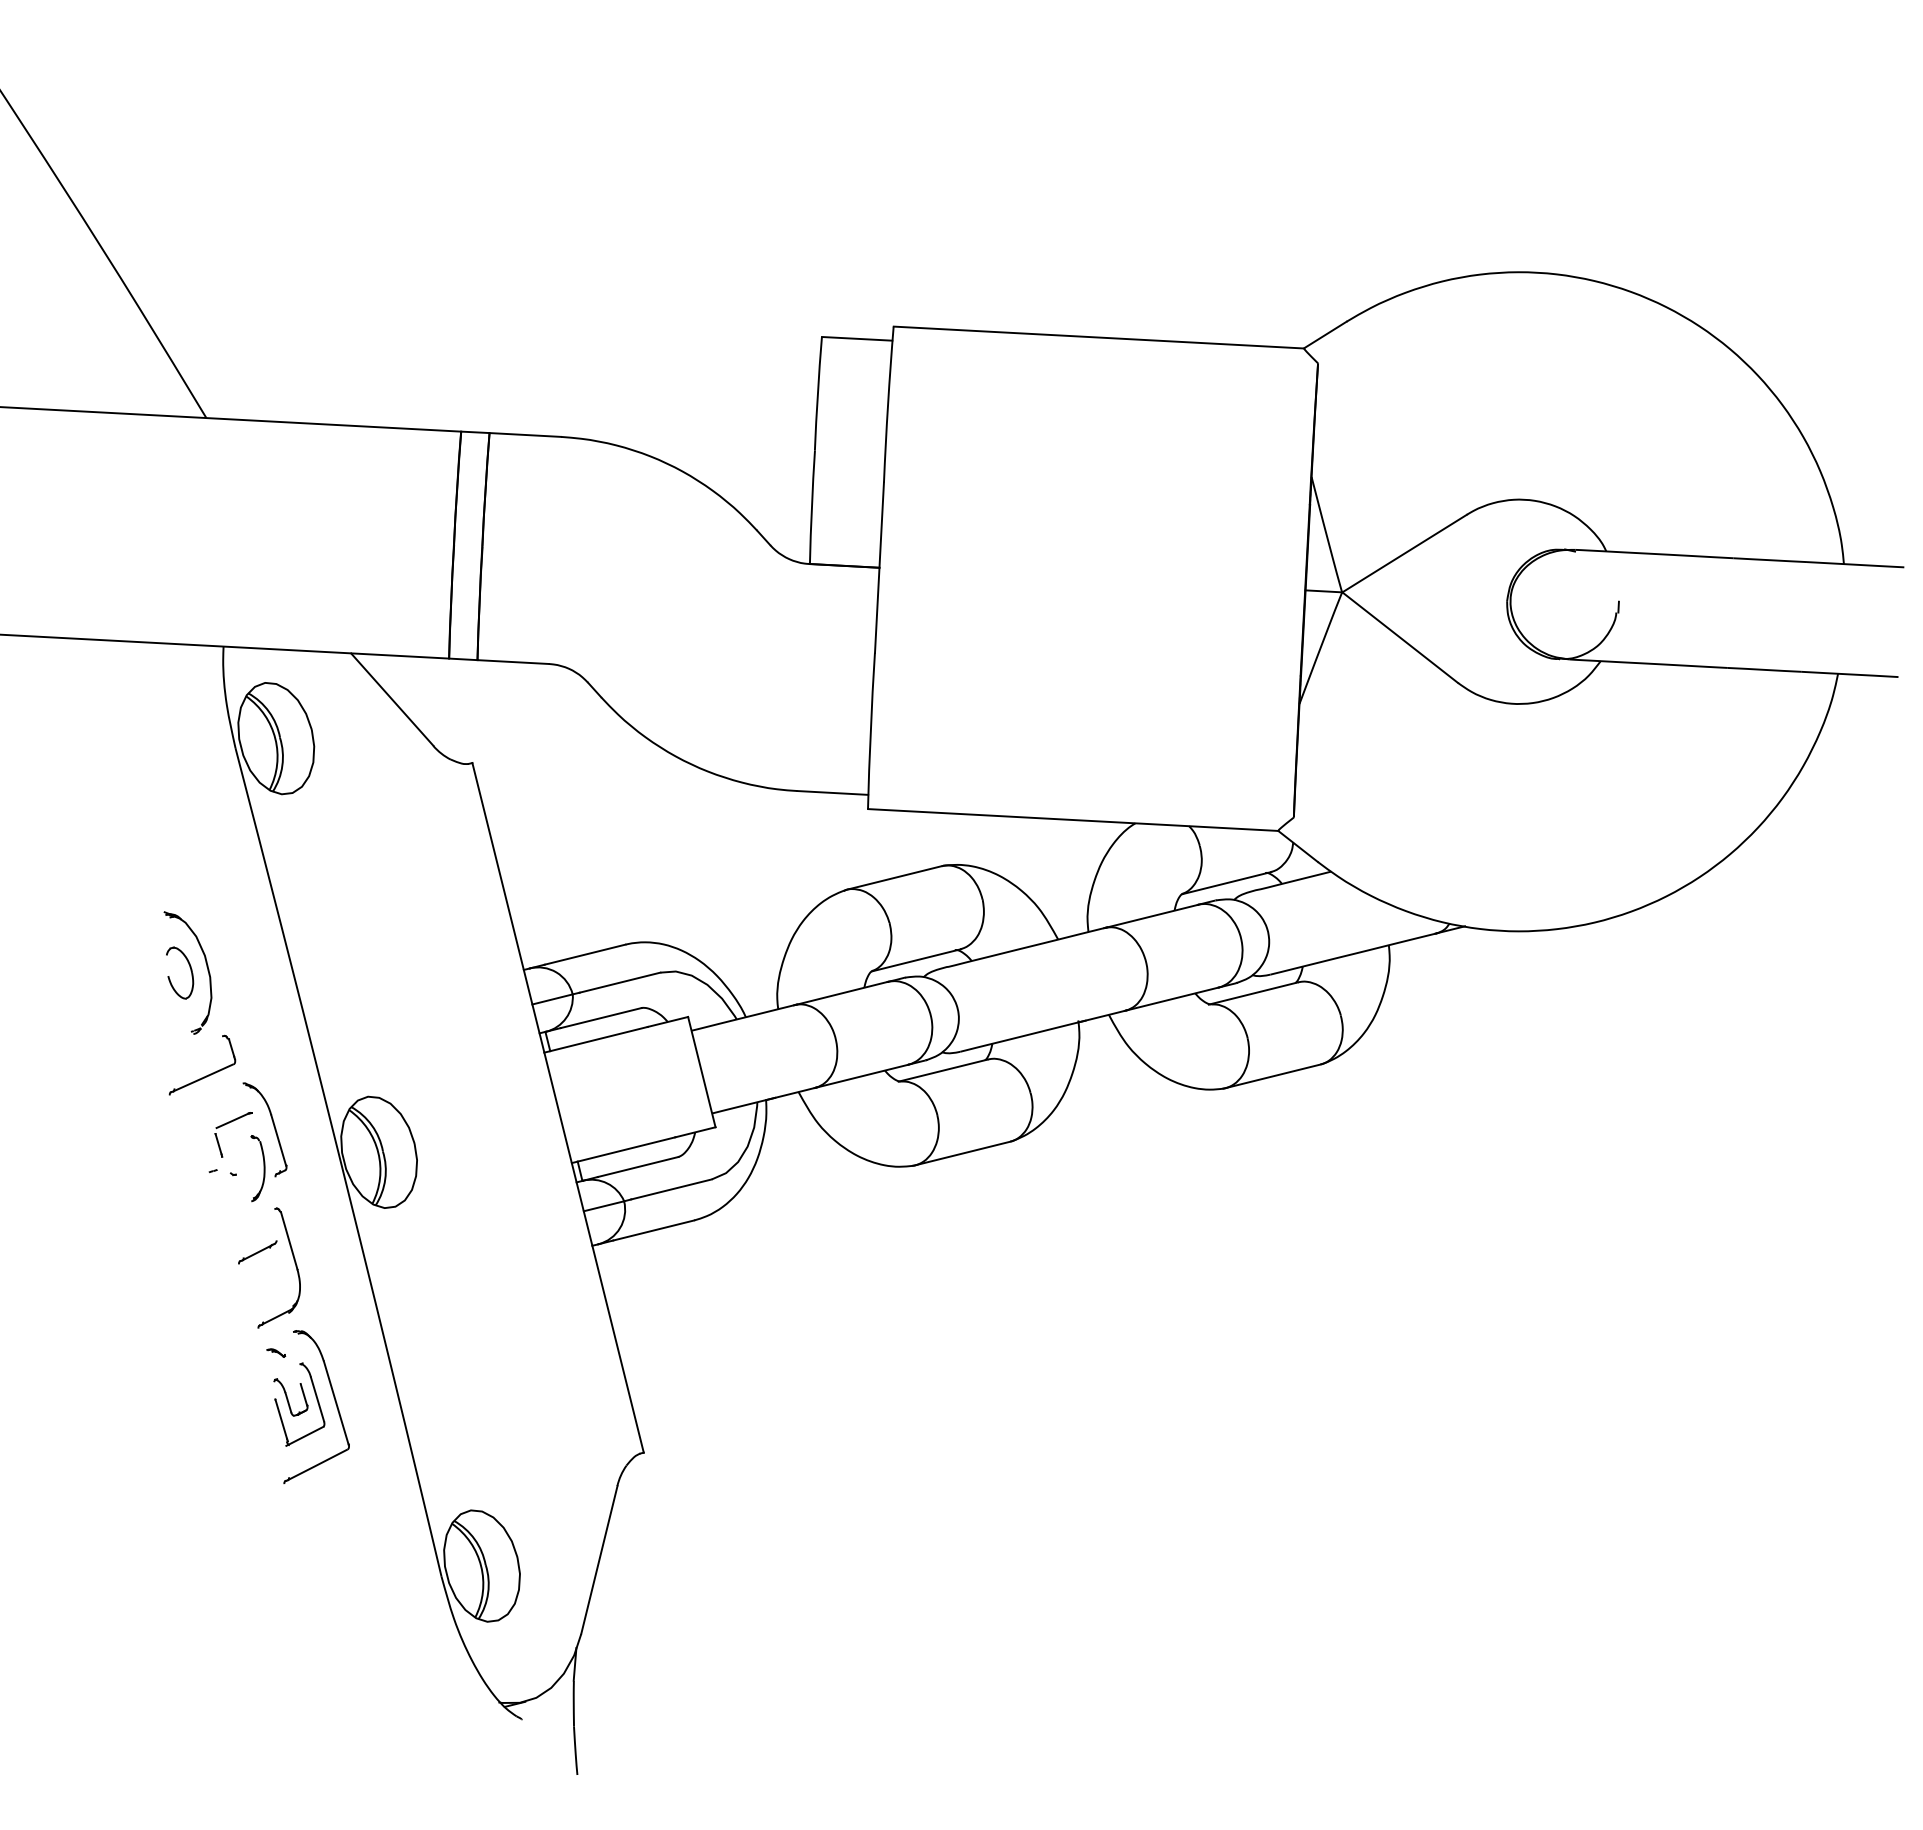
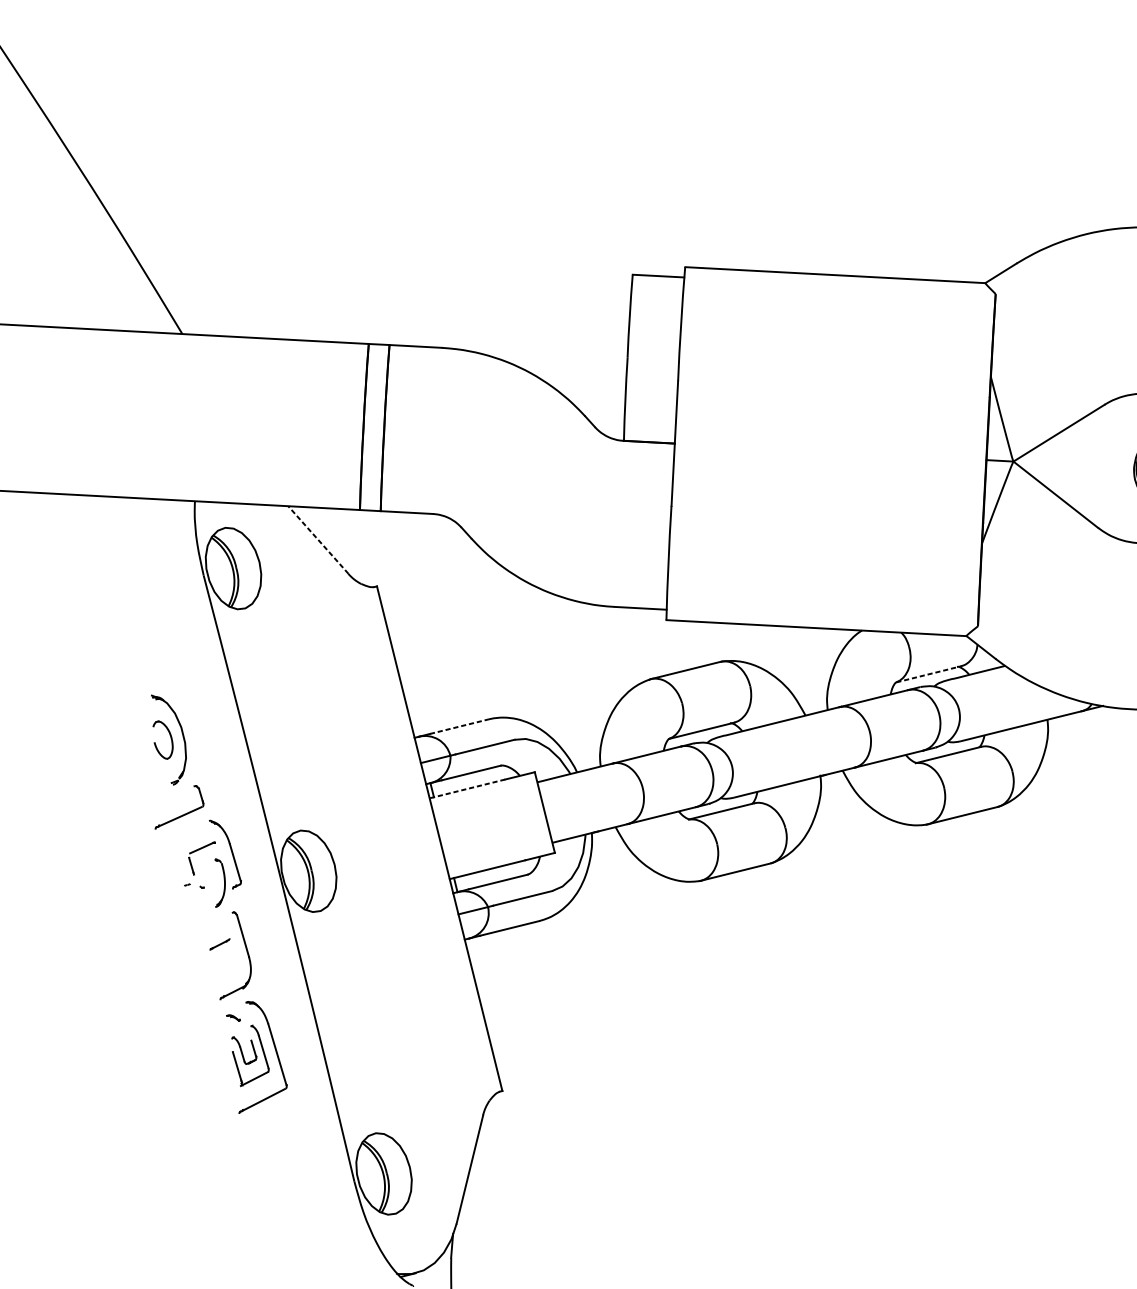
line: (392, 699) -> (318, 539), solid -> dashed
line: (1226, 883) -> (928, 674), solid -> dashed
line: (585, 954) -> (459, 726), solid -> dashed
line: (595, 1039) -> (467, 788), solid -> dashed
part: (257, 1252) -> (219, 944), size x0.7

